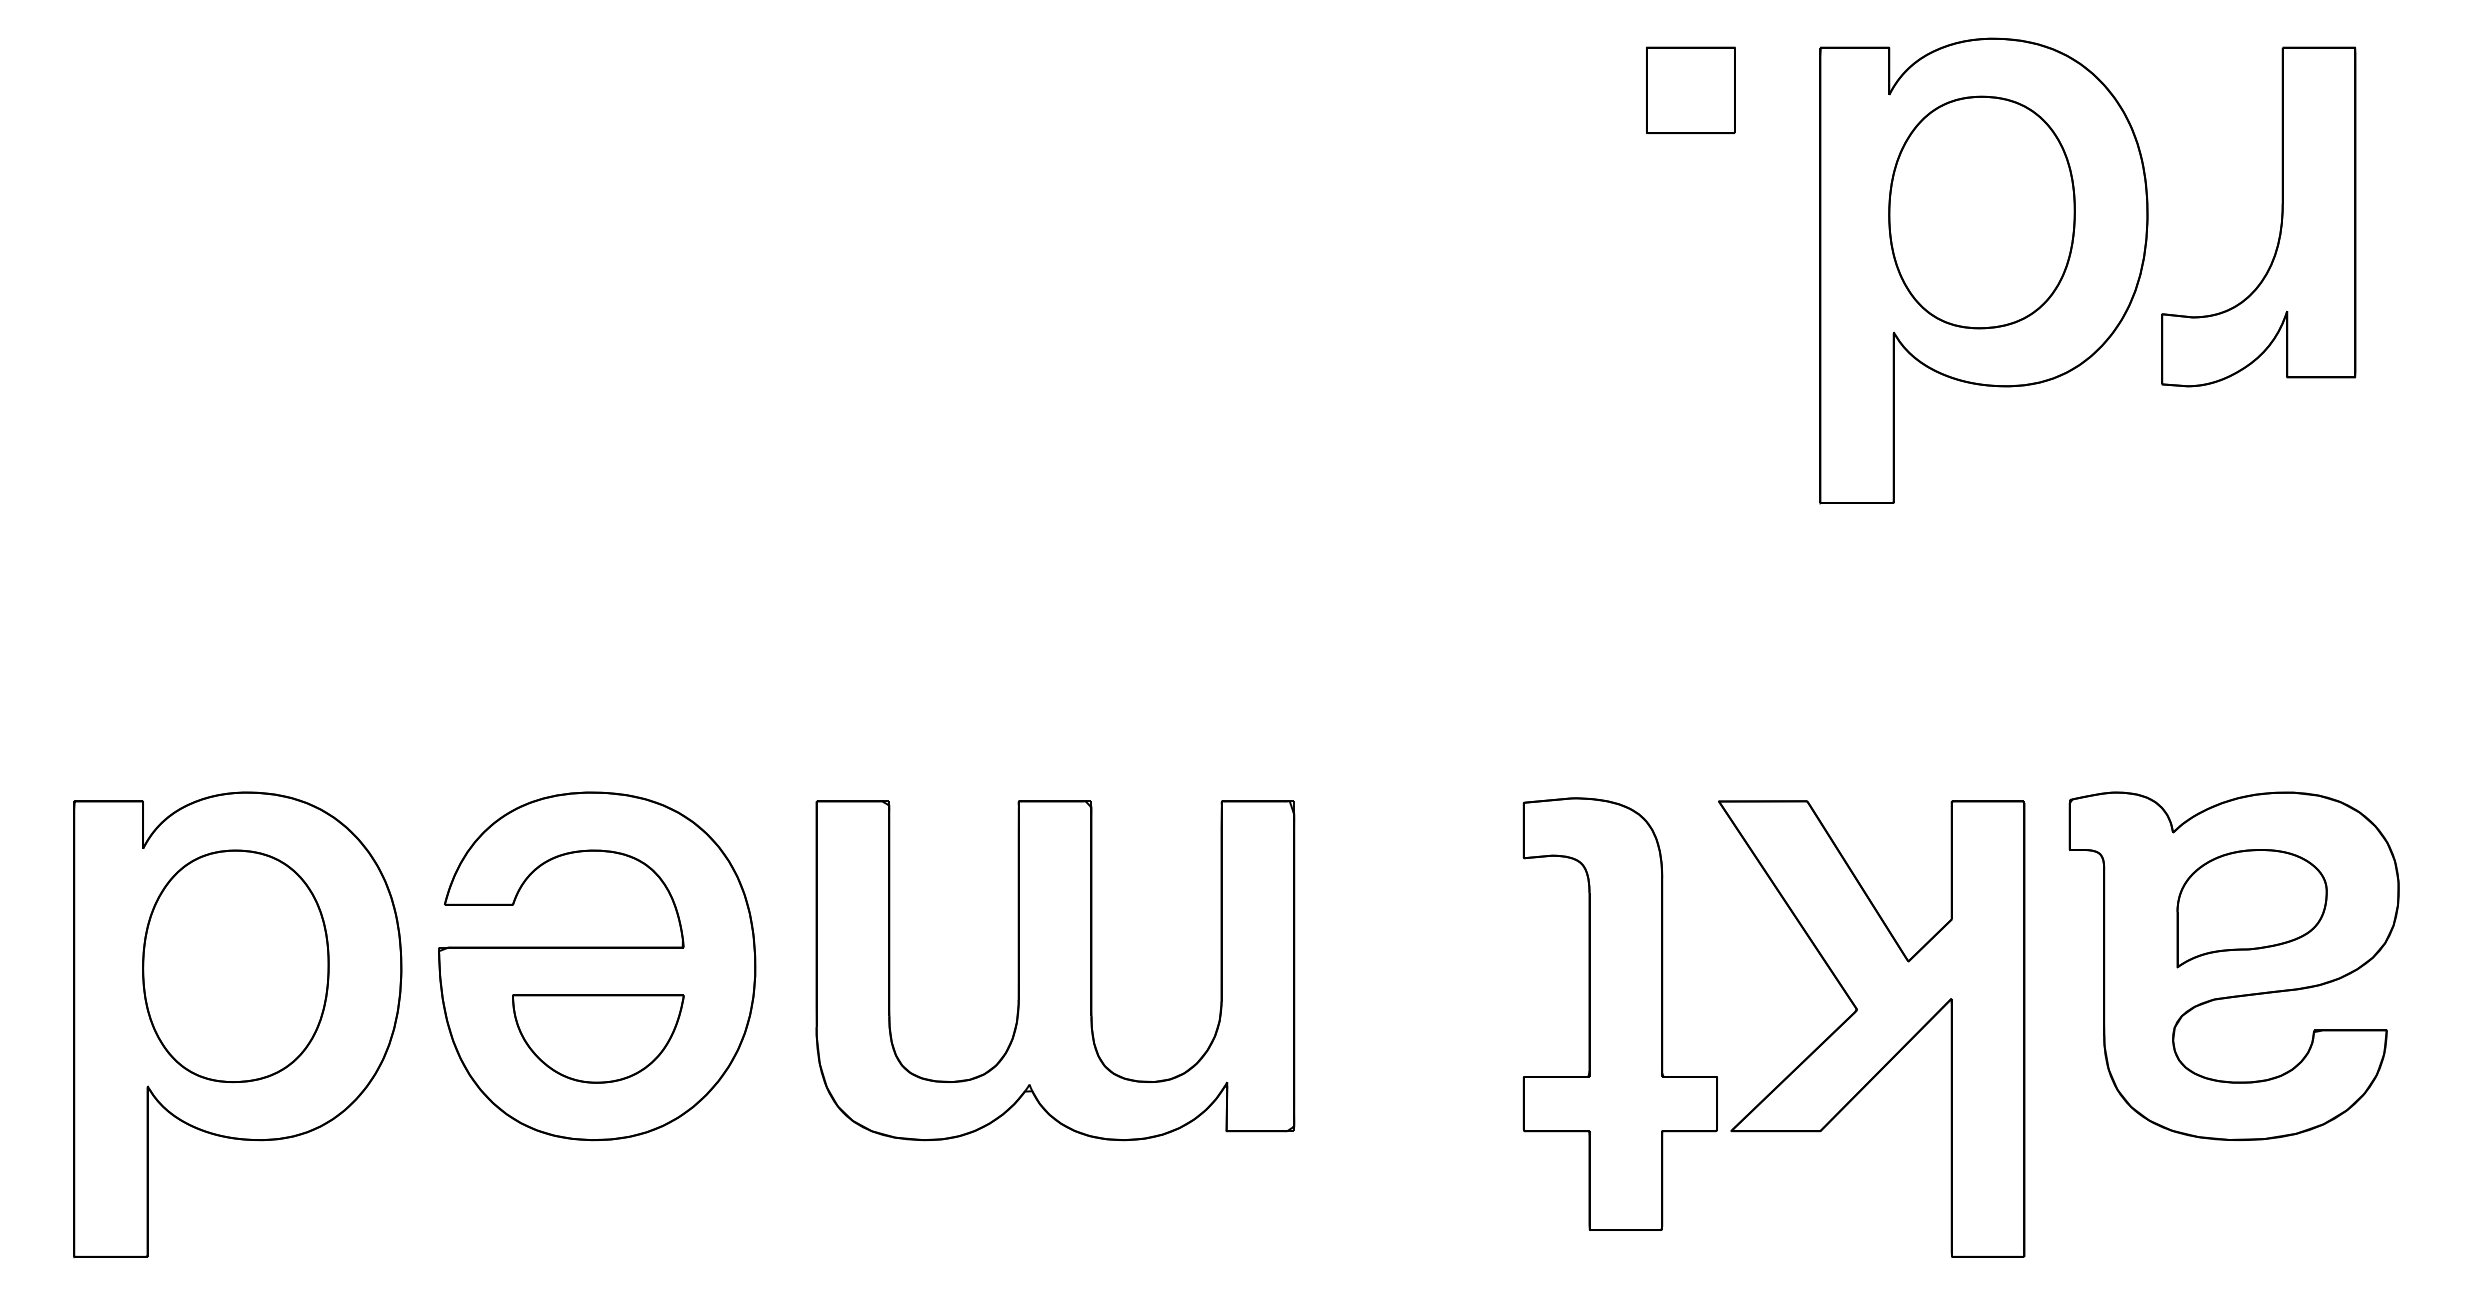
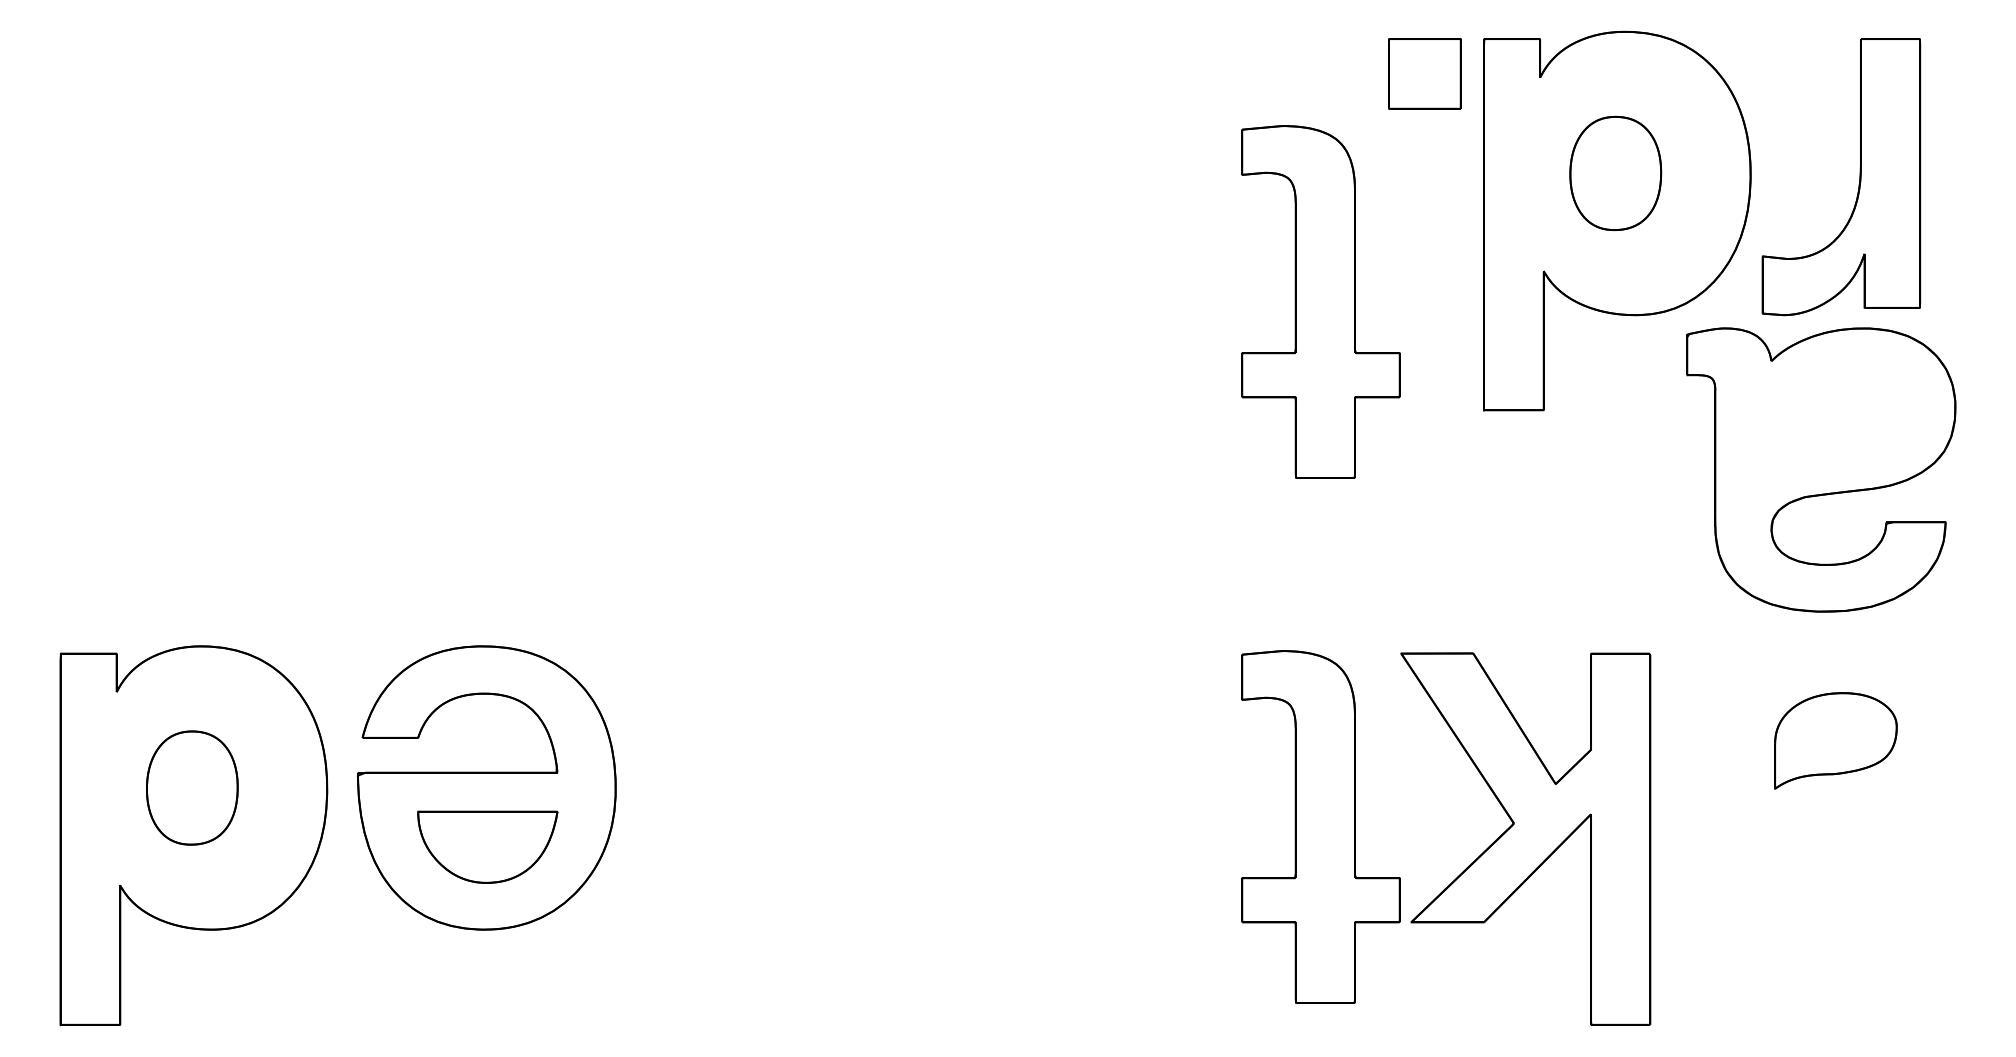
part: (1690, 89) -> (1424, 73), moved
part: (1981, 212) -> (1615, 173), size x0.6
part: (1619, 369) -> (1320, 301), added
part: (2233, 965) -> (1820, 469), moved
part: (235, 966) -> (191, 788), size x0.6
part: (1055, 970) -> (860, 791), removed

